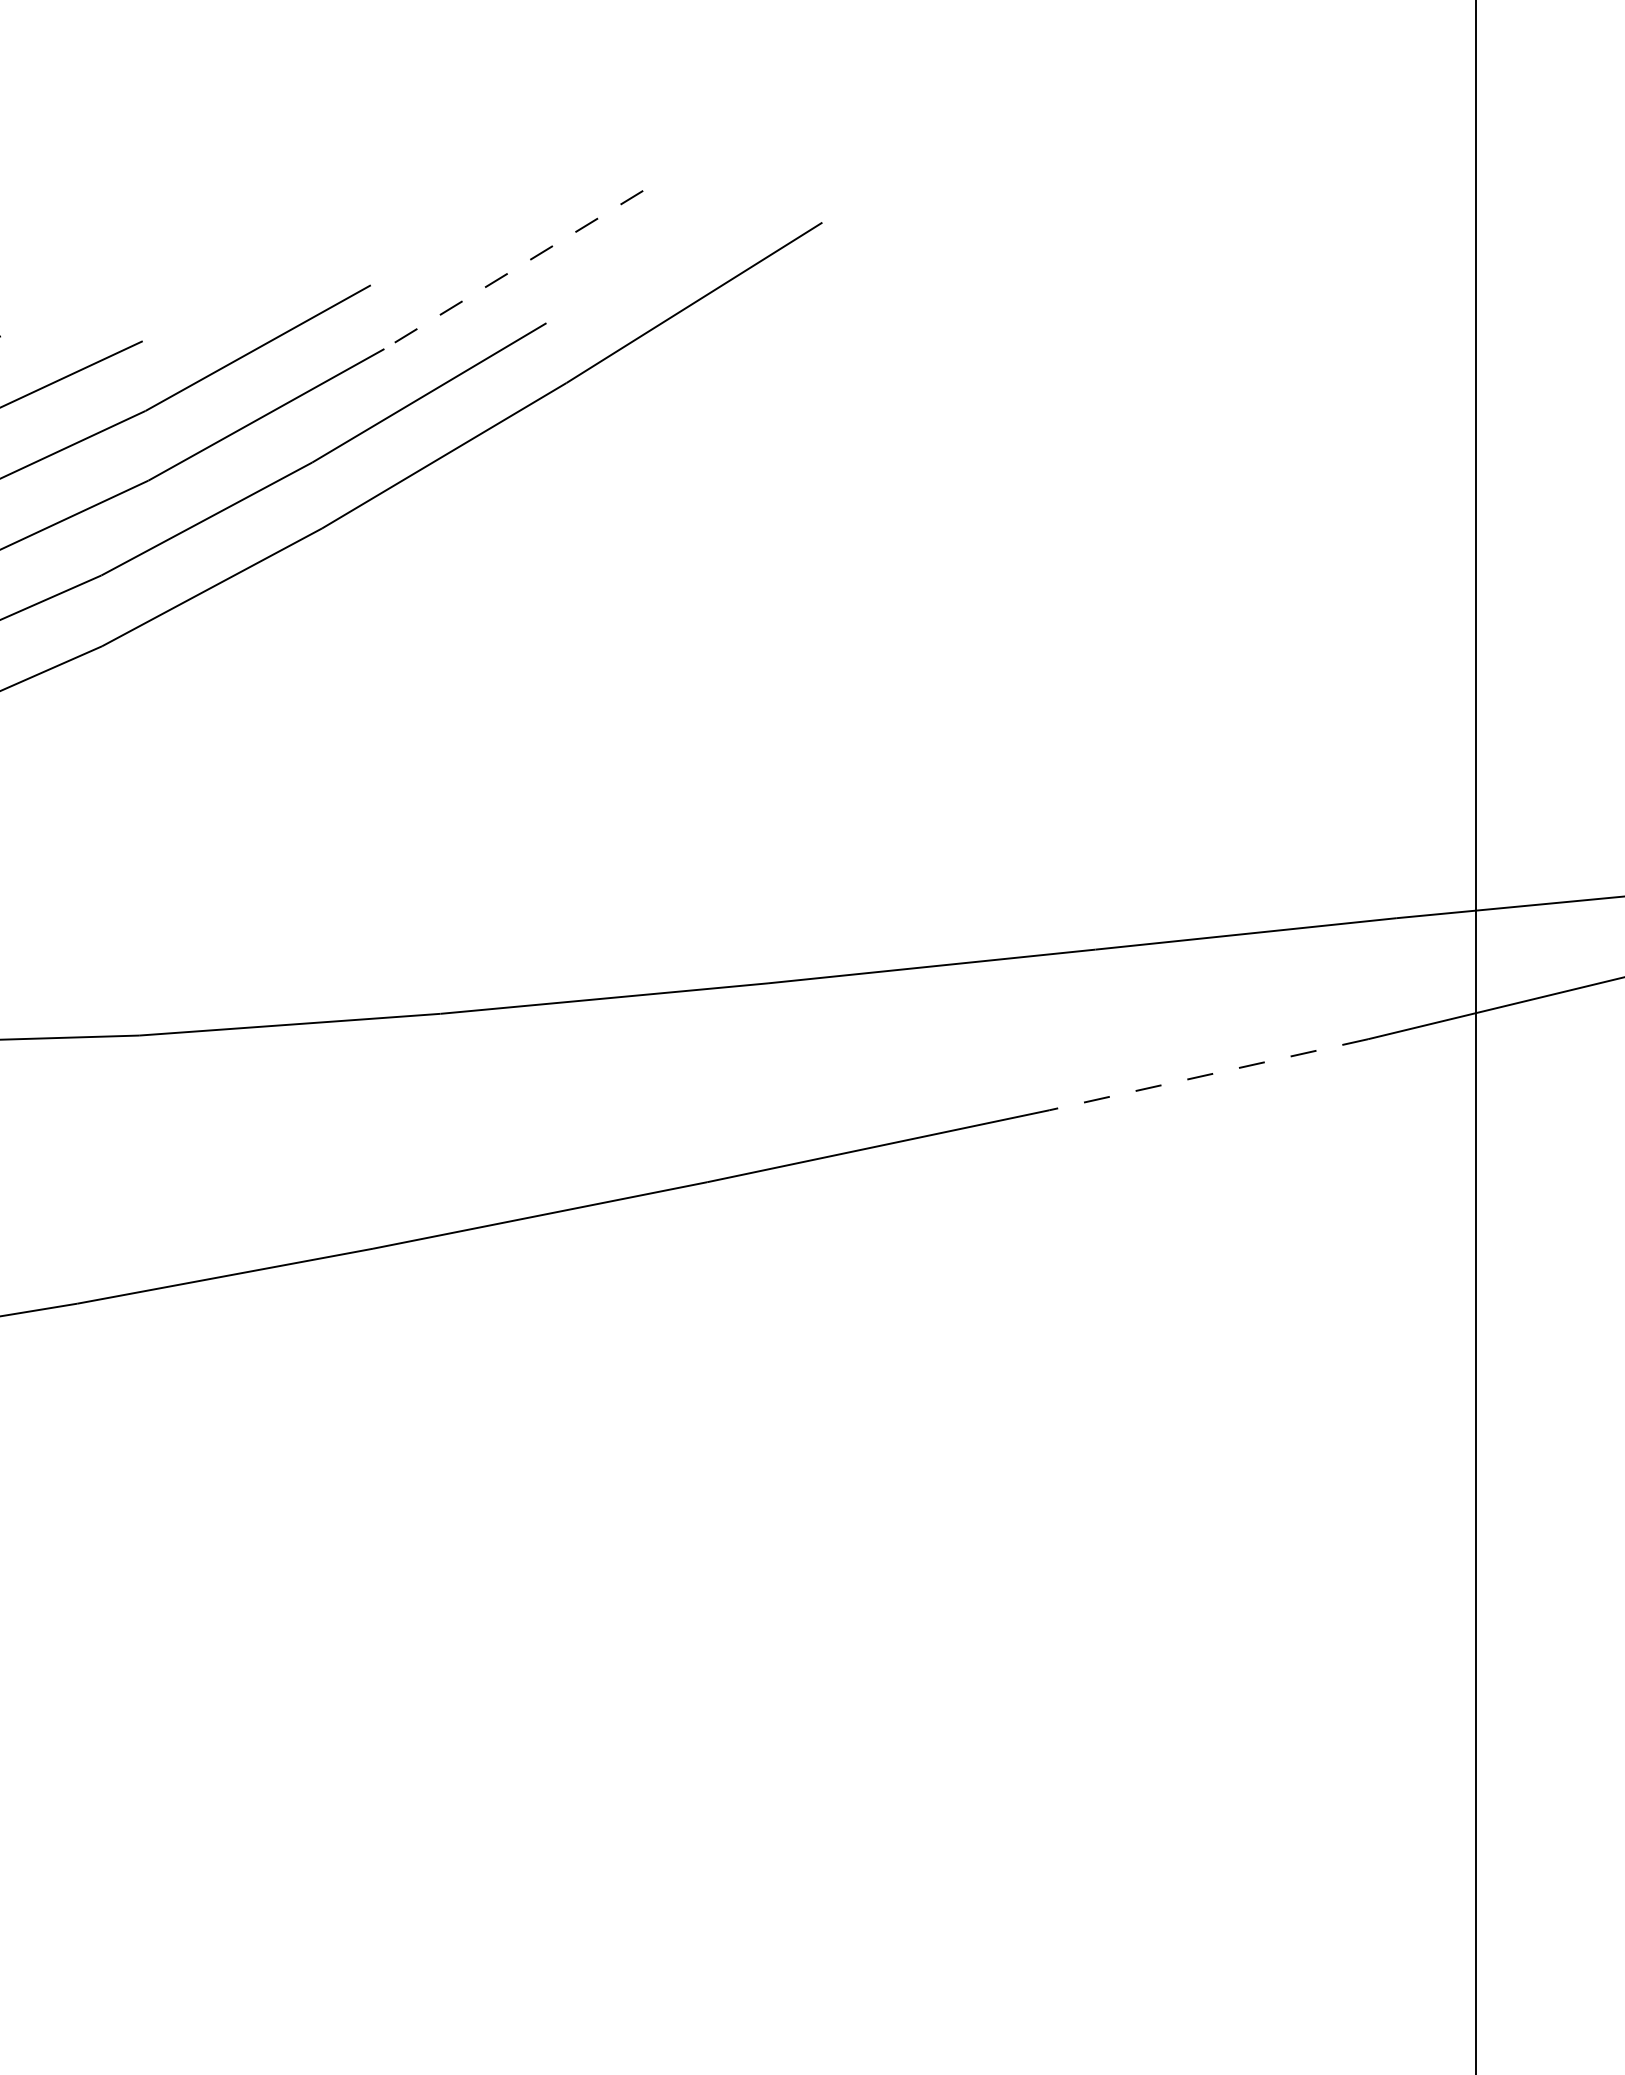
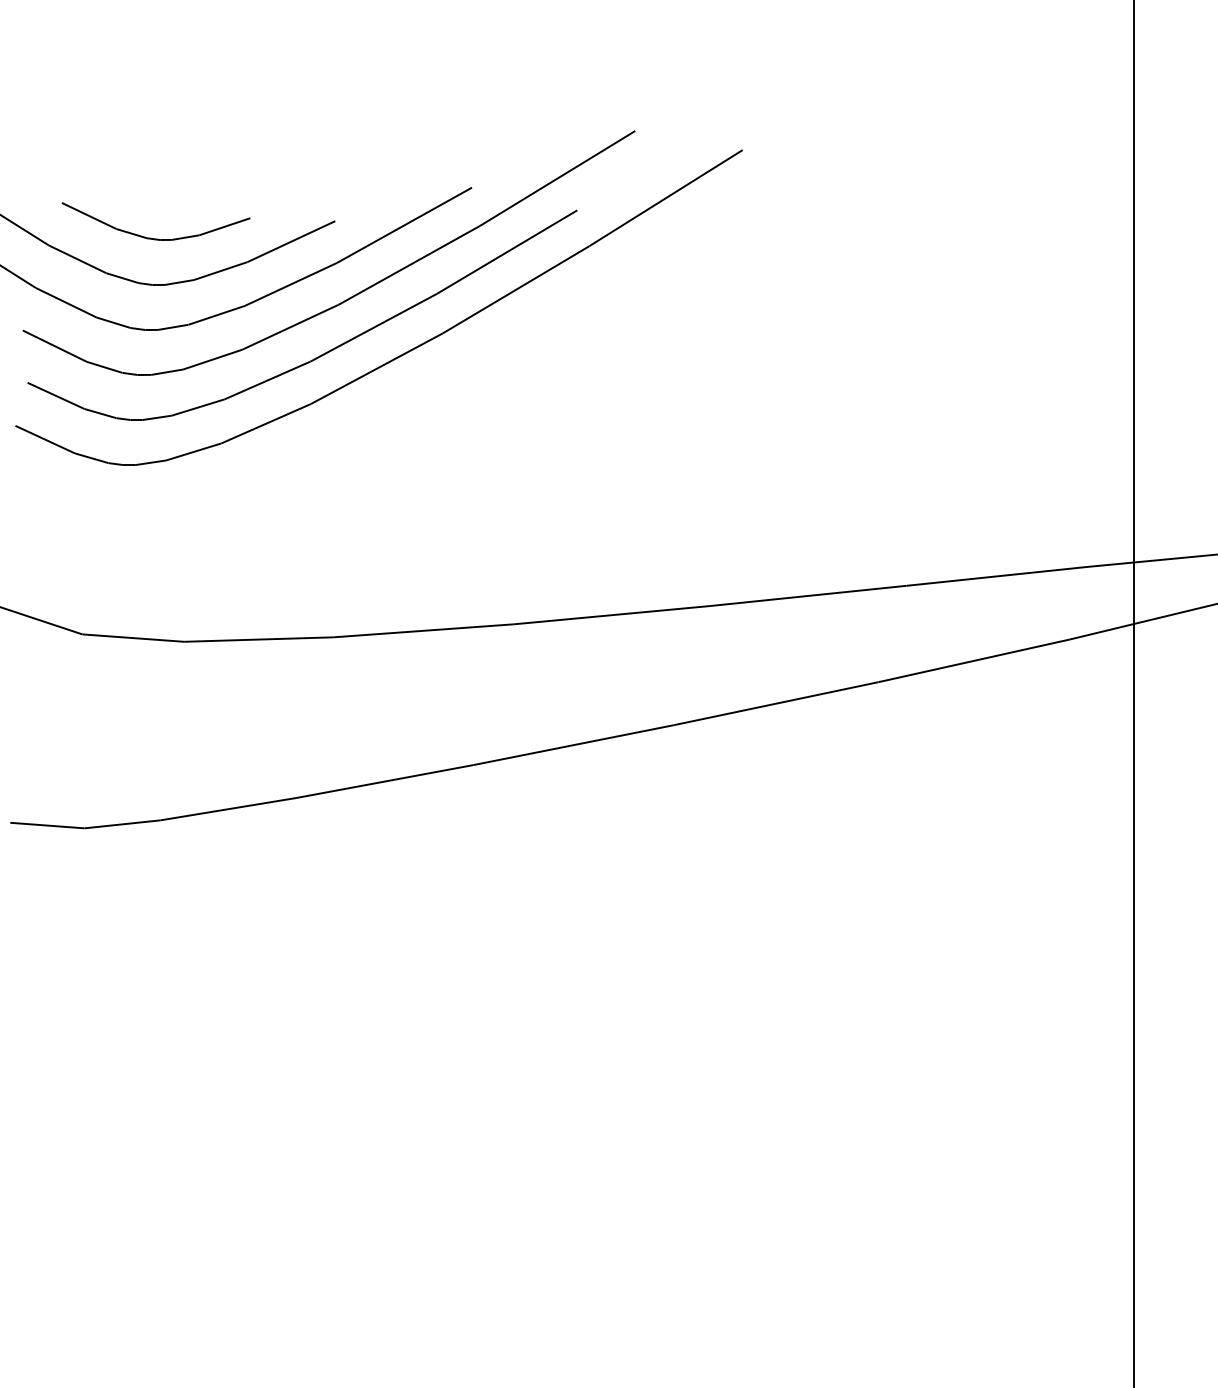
line: (513, 270) -> (557, 178), dashed -> solid
line: (1209, 1074) -> (974, 660), dashed -> solid

